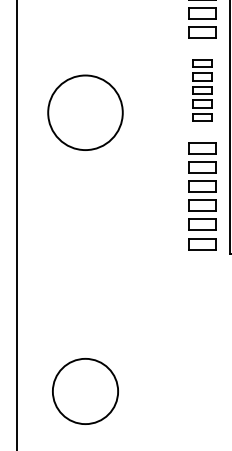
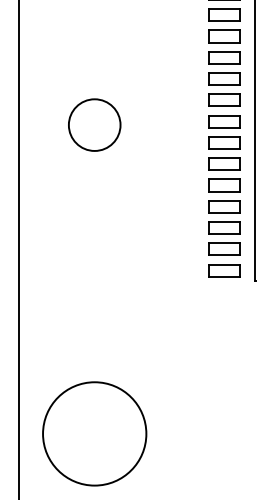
part: (202, 90) -> (224, 100), size x1.43
circle: (85, 112) -> (94, 124), size x0.62
circle: (85, 391) -> (94, 433), size x1.43

